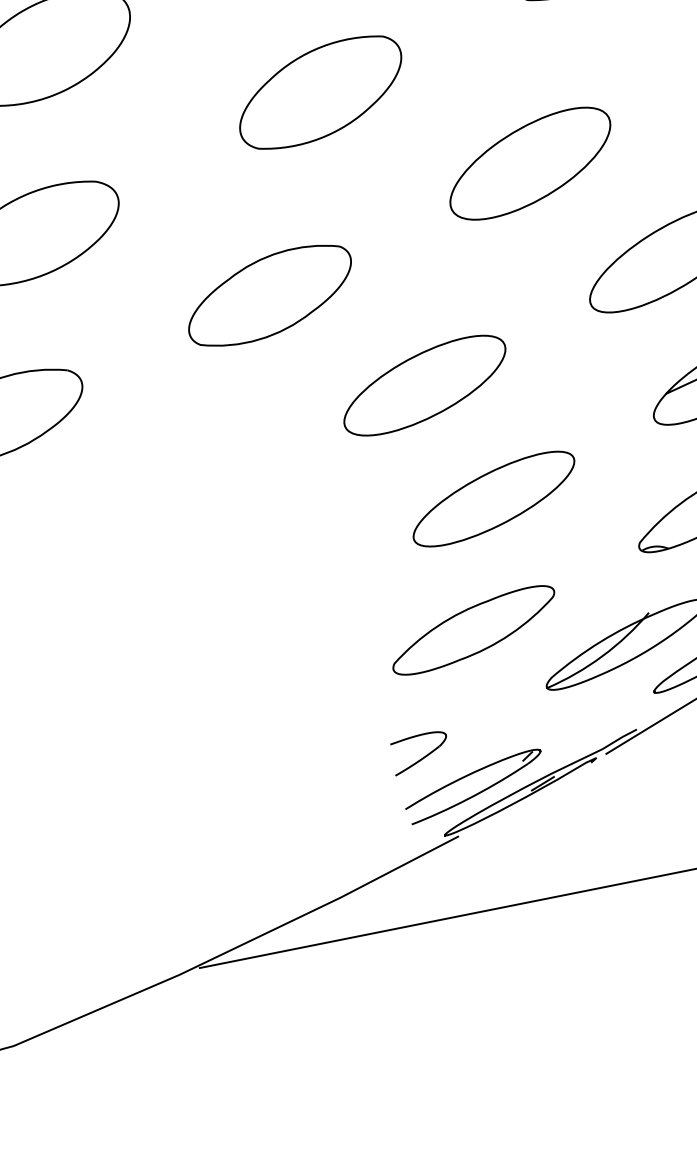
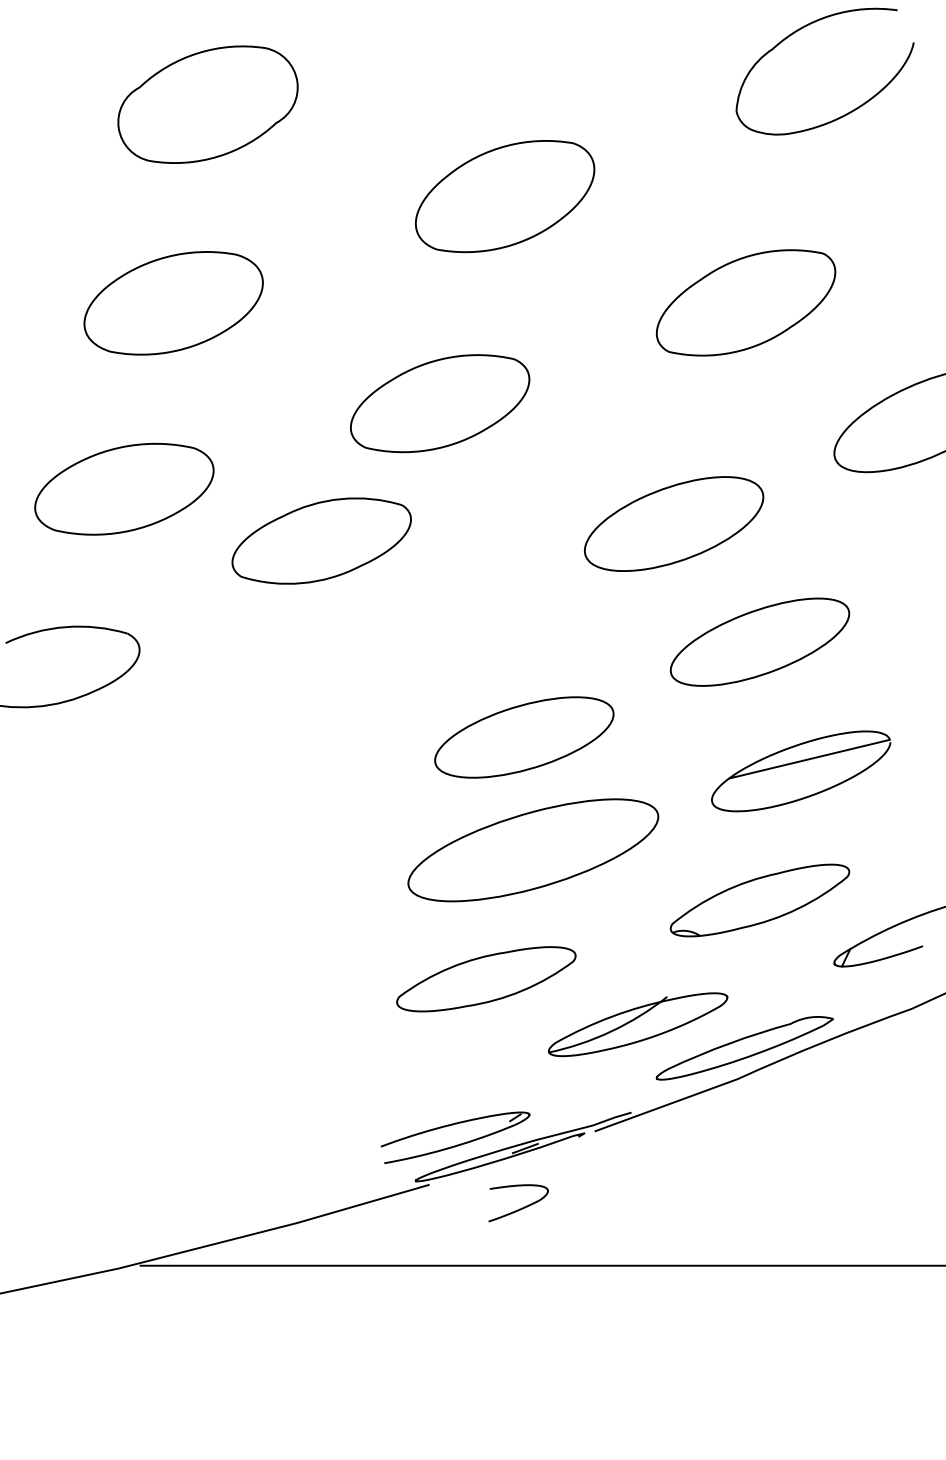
part: (530, 163) -> (674, 523), moved
part: (269, 295) -> (321, 540), moved
part: (425, 385) -> (524, 737), moved
part: (494, 499) -> (533, 850), size x1.4
part: (420, 752) -> (518, 1203), moved

